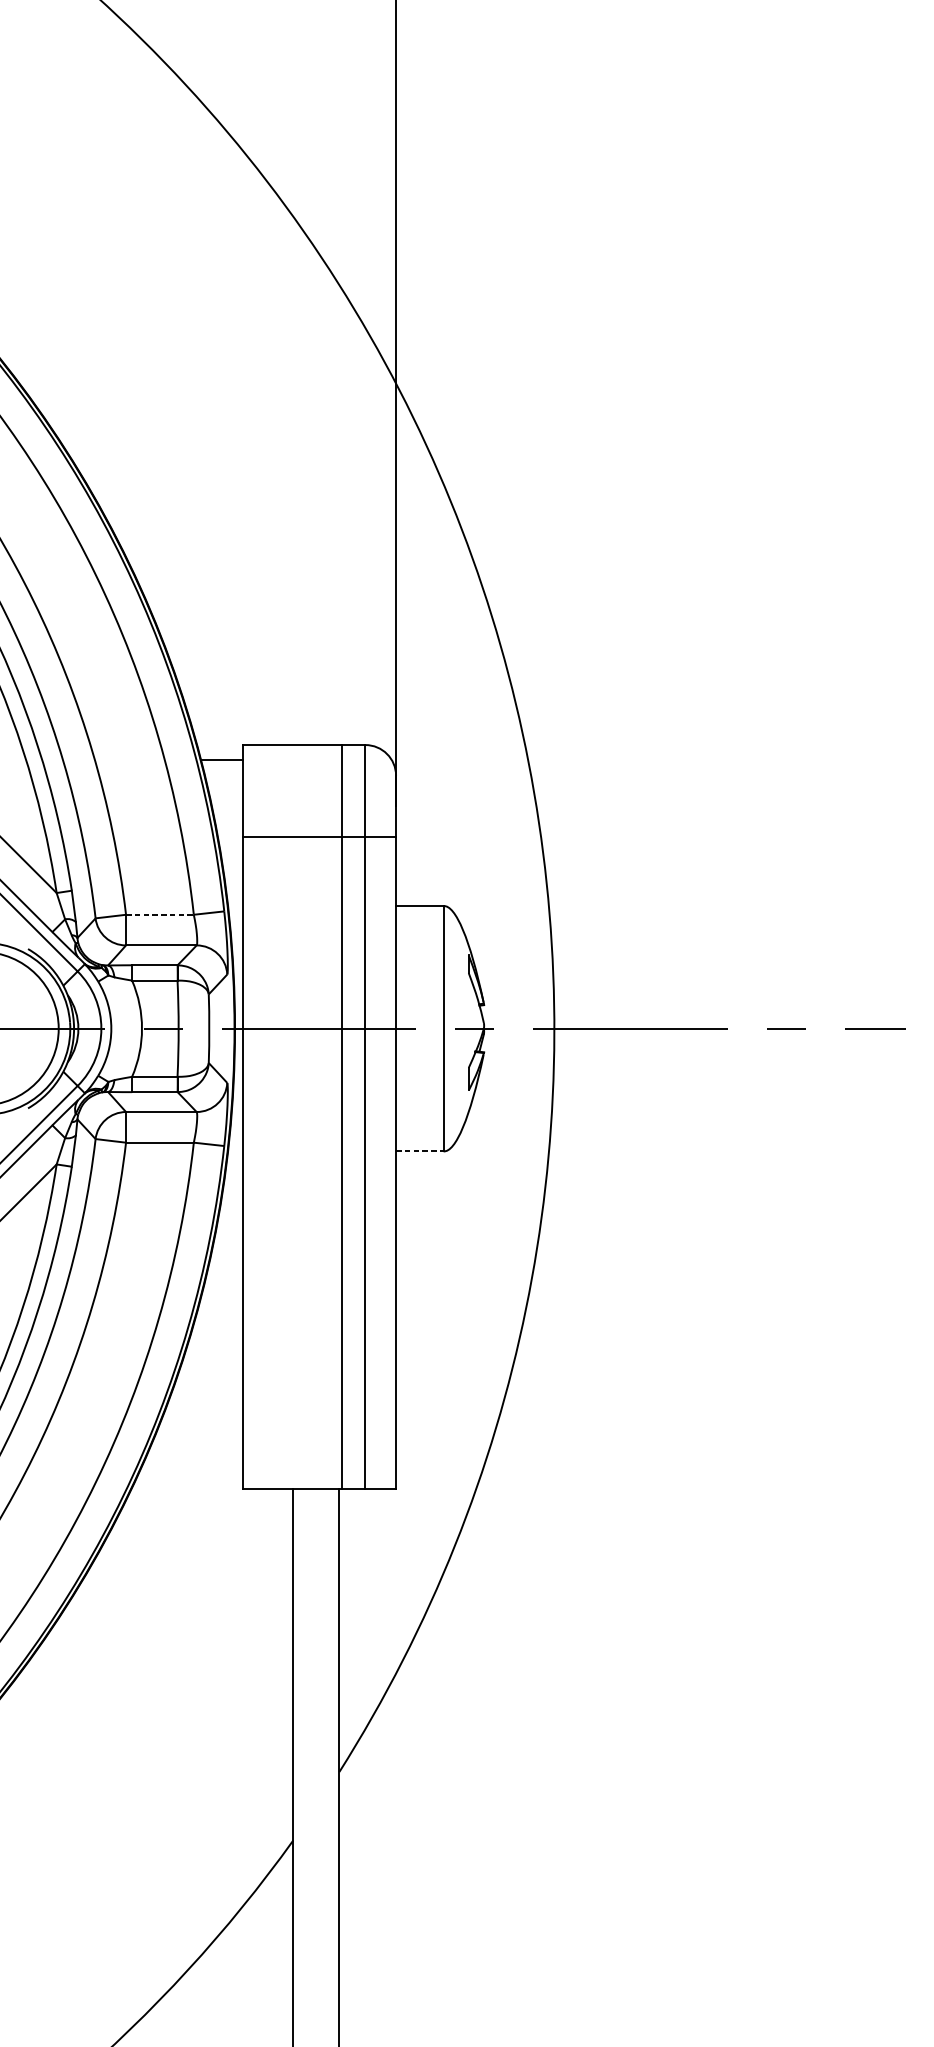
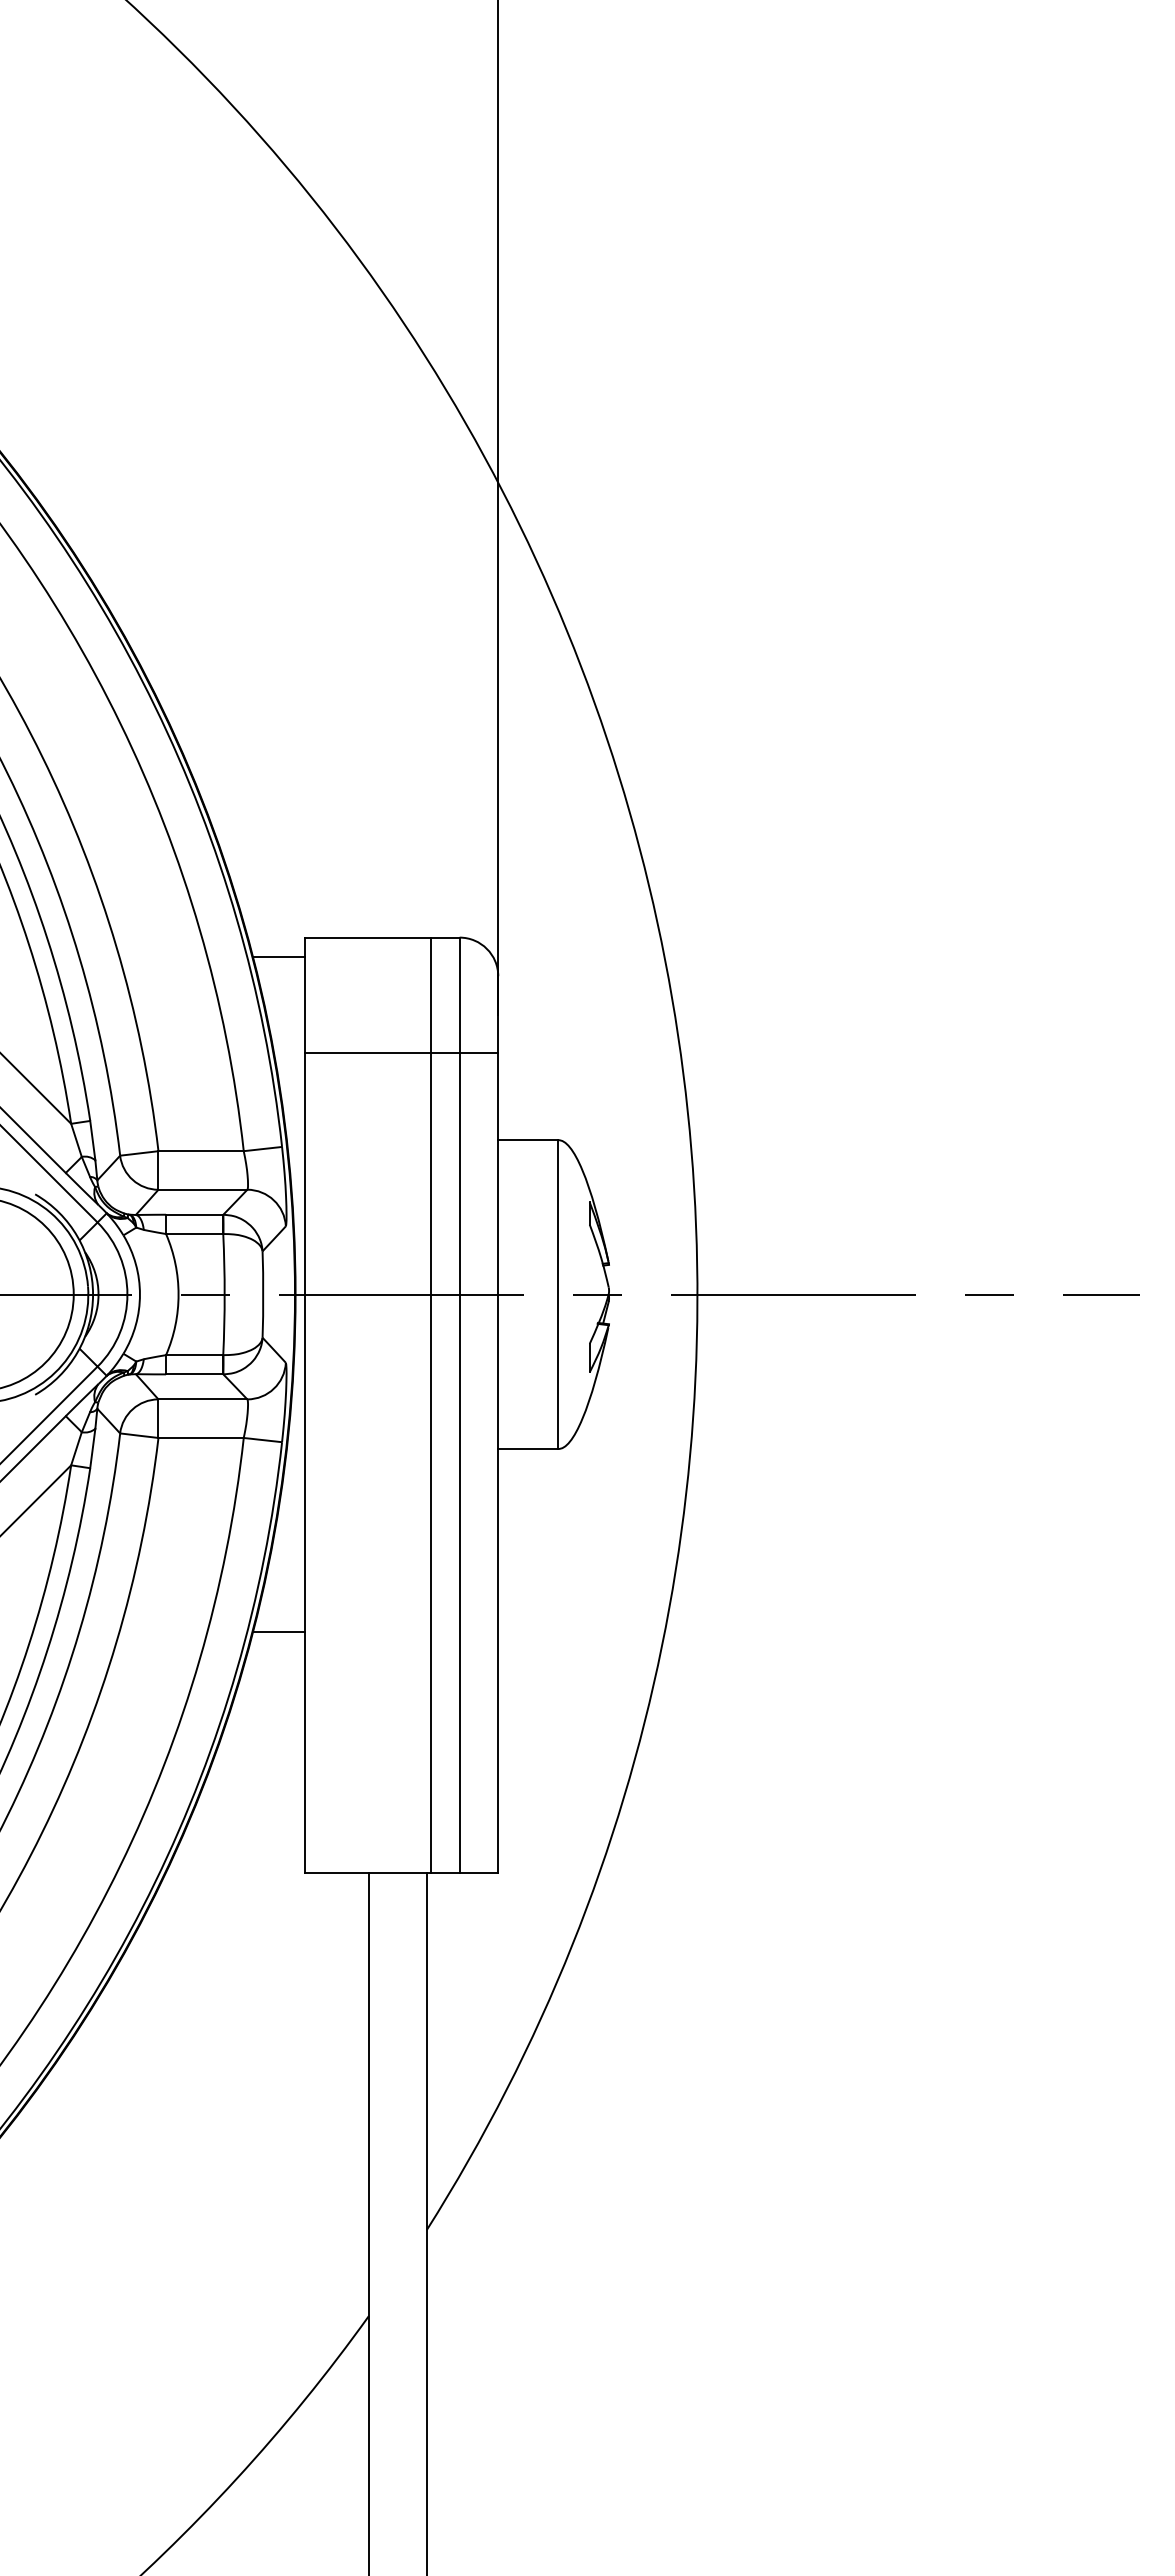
line: (160, 915) -> (201, 1151), dashed -> solid
line: (420, 1151) -> (528, 1448), dashed -> solid
line: (221, 1297) -> (278, 1632), added

